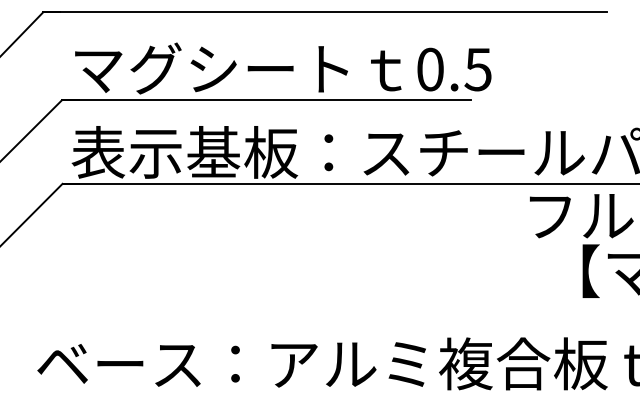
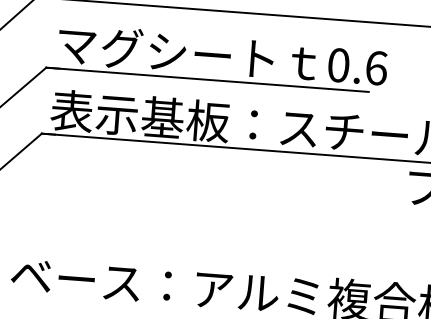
text: (477, 69) -> (375, 68), 0.5 -> 0.6

